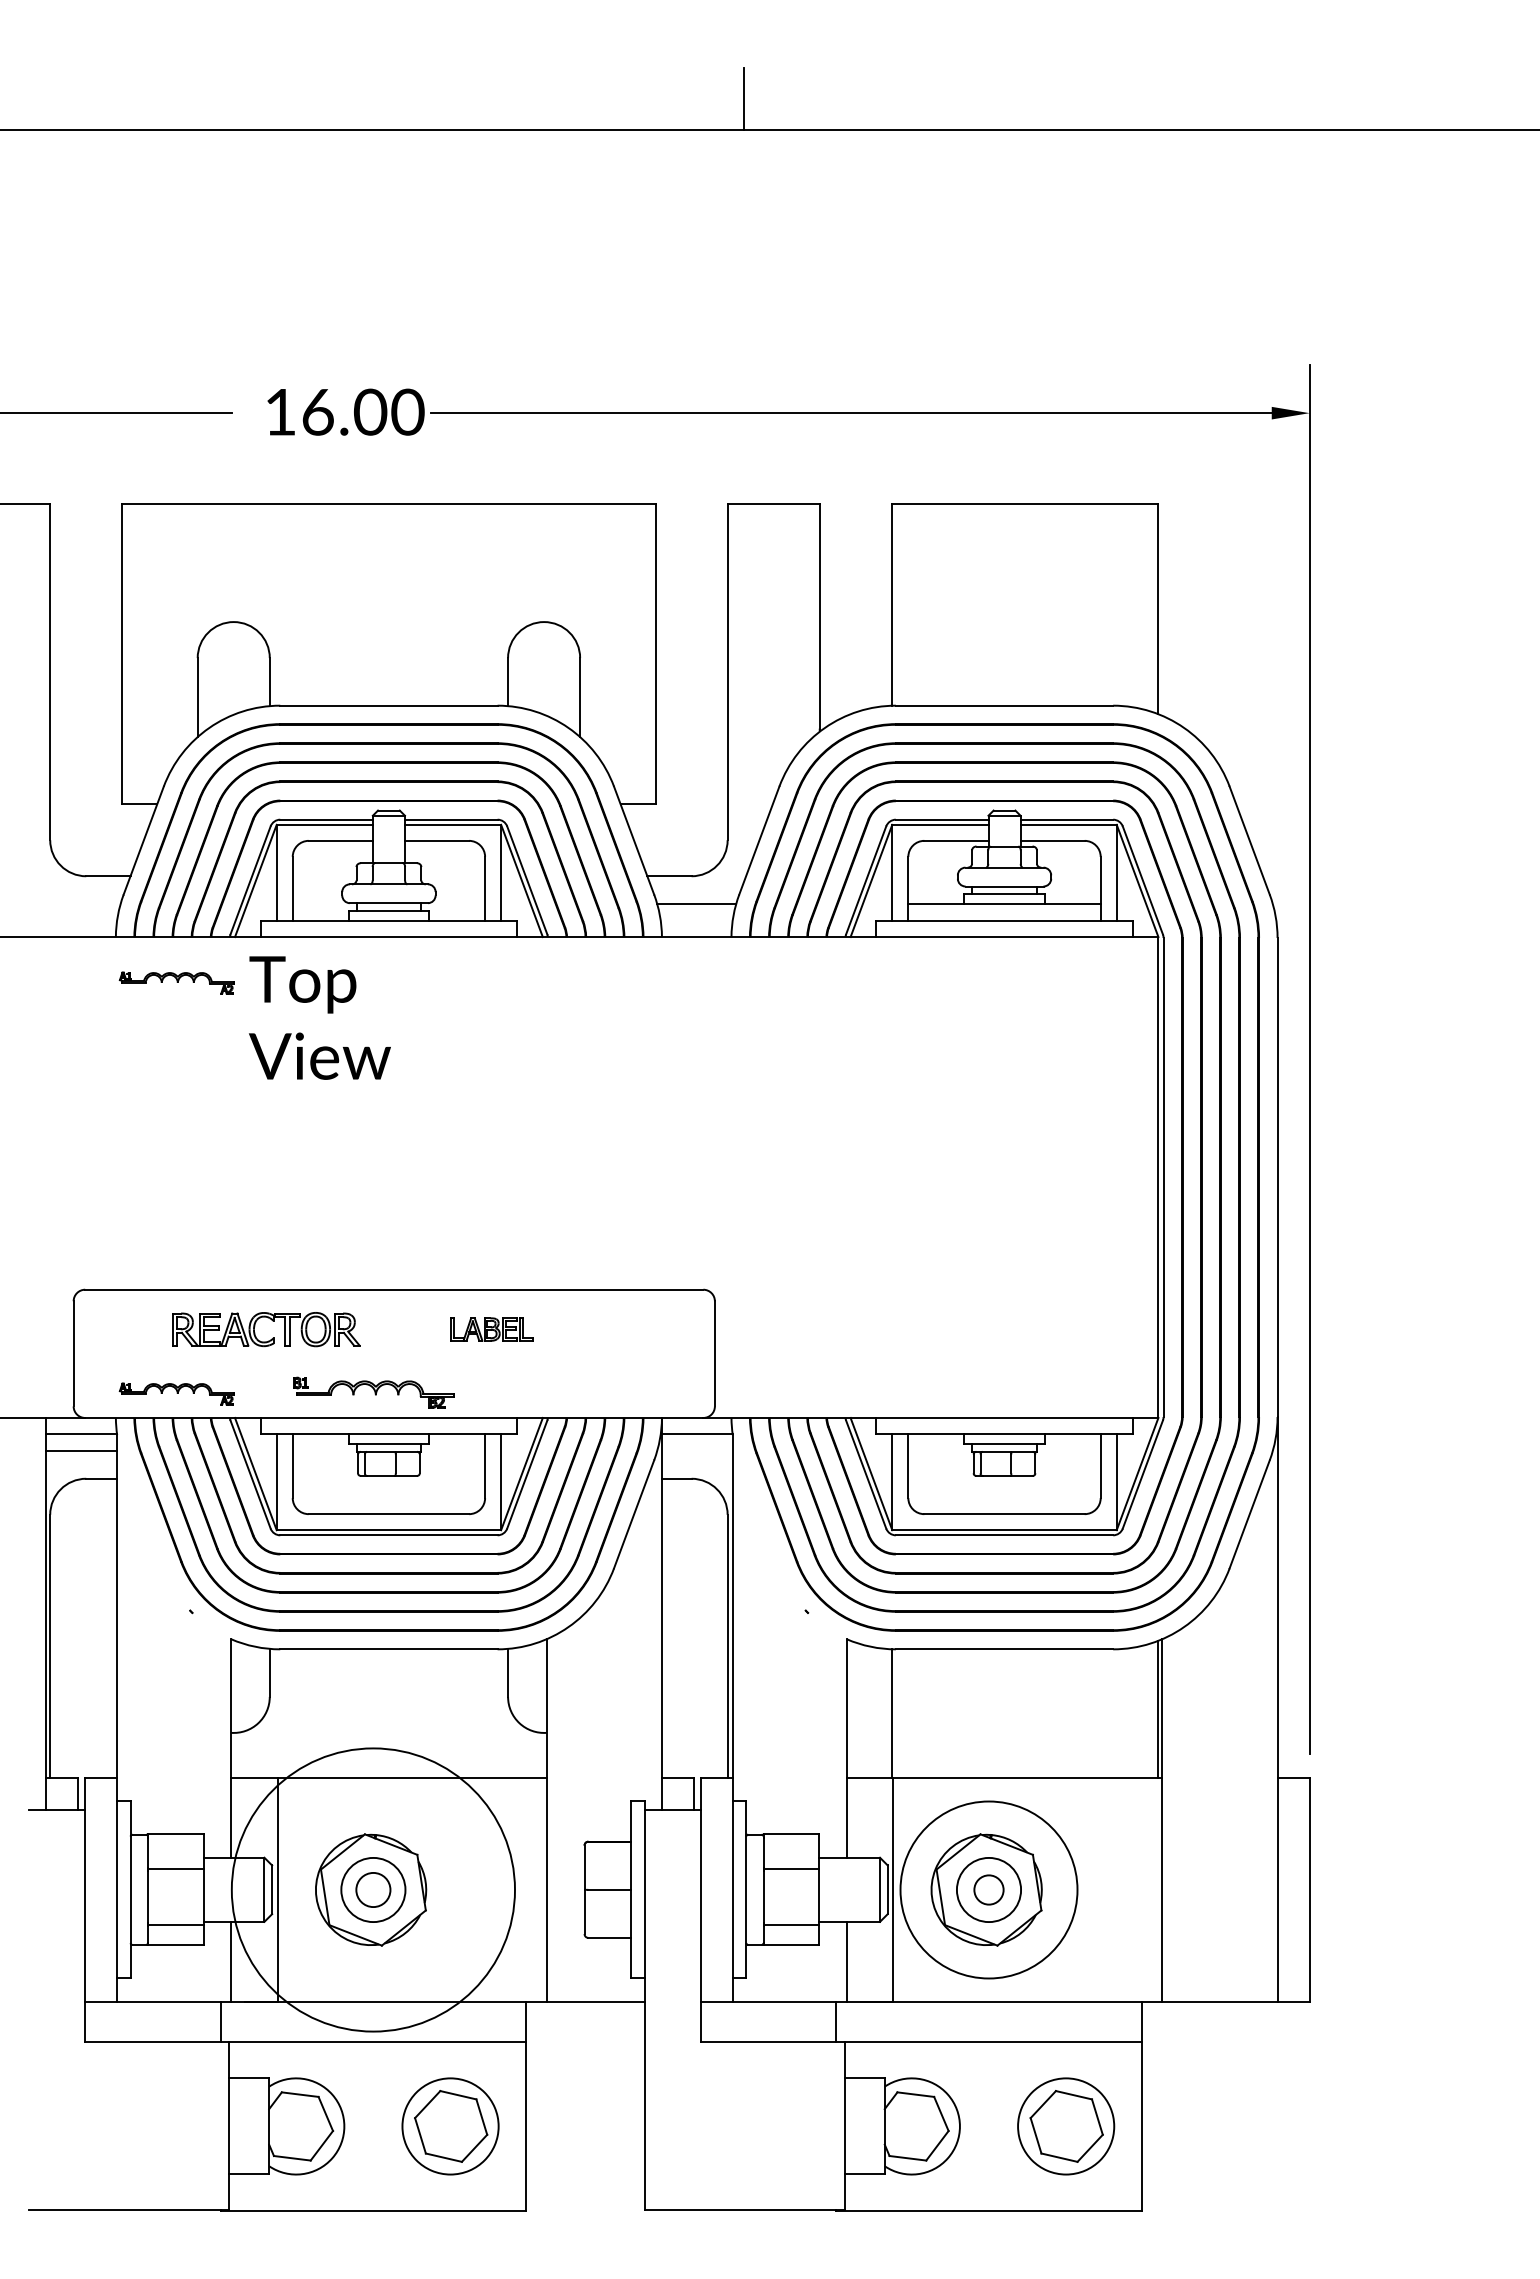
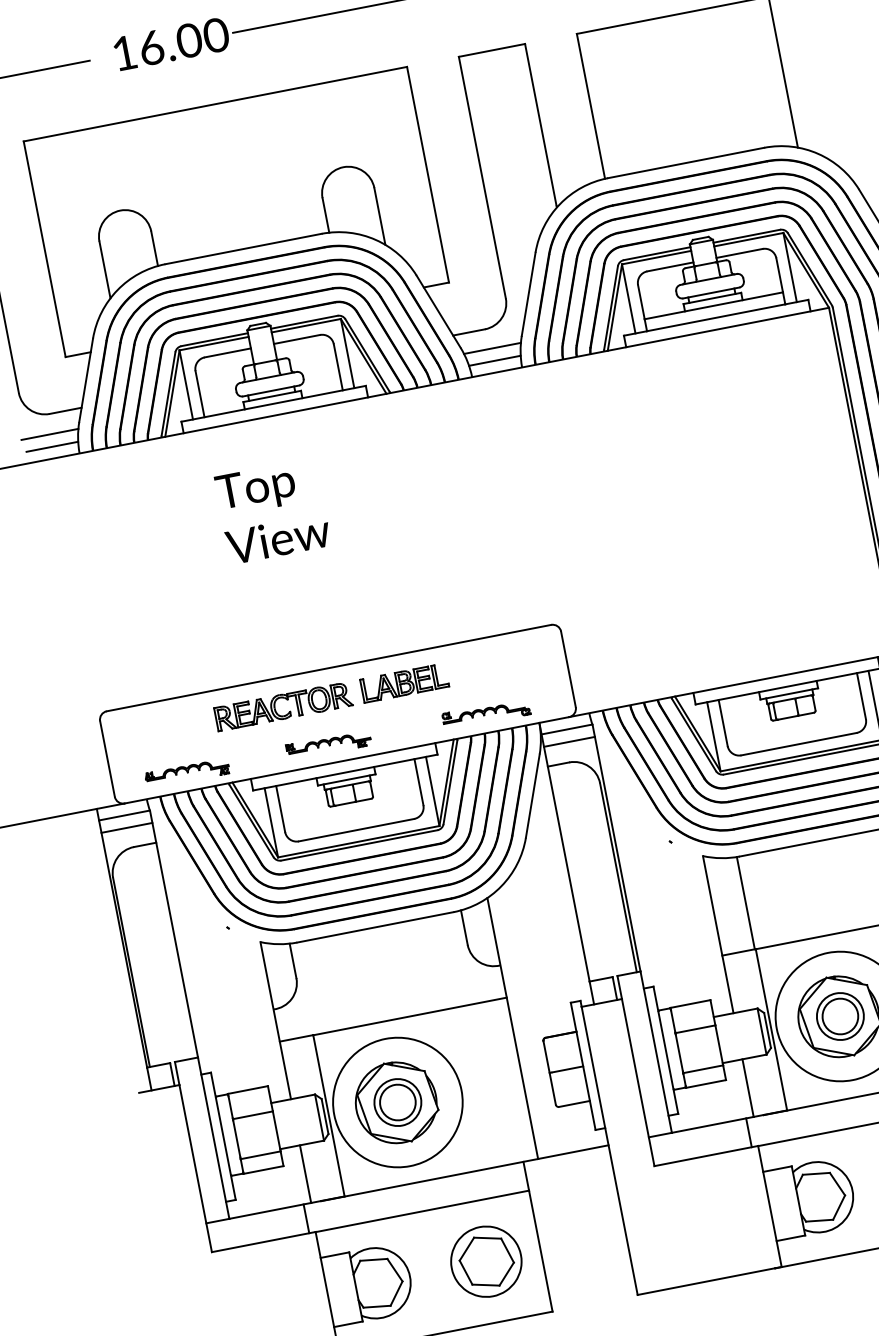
line: (80, 903) -> (49, 434), added
line: (81, 921) -> (52, 447), added
line: (696, 921) -> (494, 361), added
part: (176, 982) -> (129, 477), removed
text: (319, 1017) -> (272, 511), moved
part: (272, 1321) -> (286, 700), moved
part: (491, 1329) -> (404, 683), size x1.43
part: (593, 1391) -> (486, 713), added
part: (373, 1392) -> (328, 744), size x0.71
line: (696, 1451) -> (568, 742), added
circle: (372, 1889) -> (397, 1102), size x0.62
circle: (373, 1889) -> (397, 1102), size x1.43
circle: (988, 1889) -> (839, 1016), size x1.67

